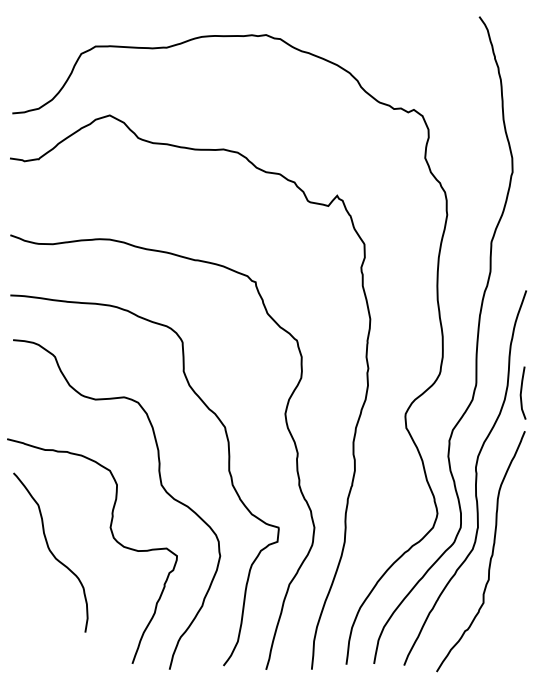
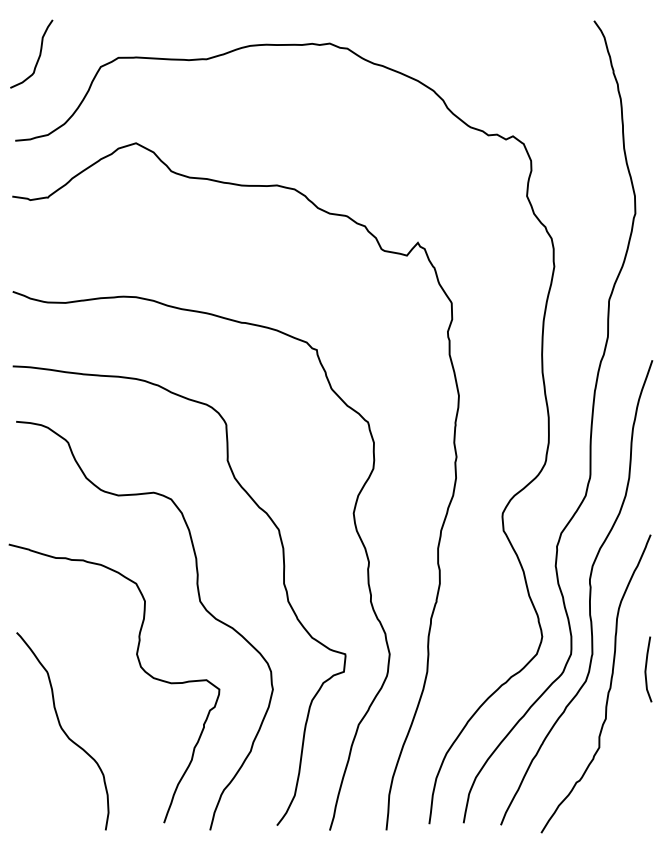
curve: (31, 45) -> (38, 56), added
line: (521, 393) -> (646, 669), moved
curve: (50, 552) -> (62, 731), moved

